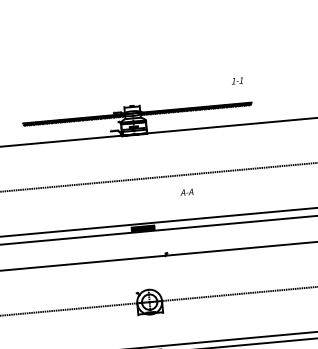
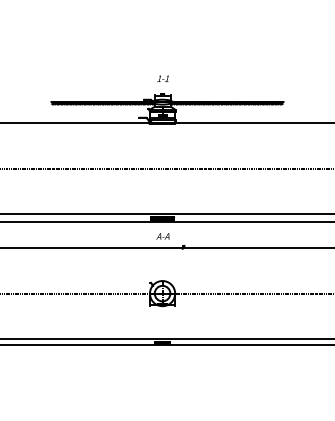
text: (236, 80) -> (162, 78), moved
text: (186, 192) -> (162, 236), moved

